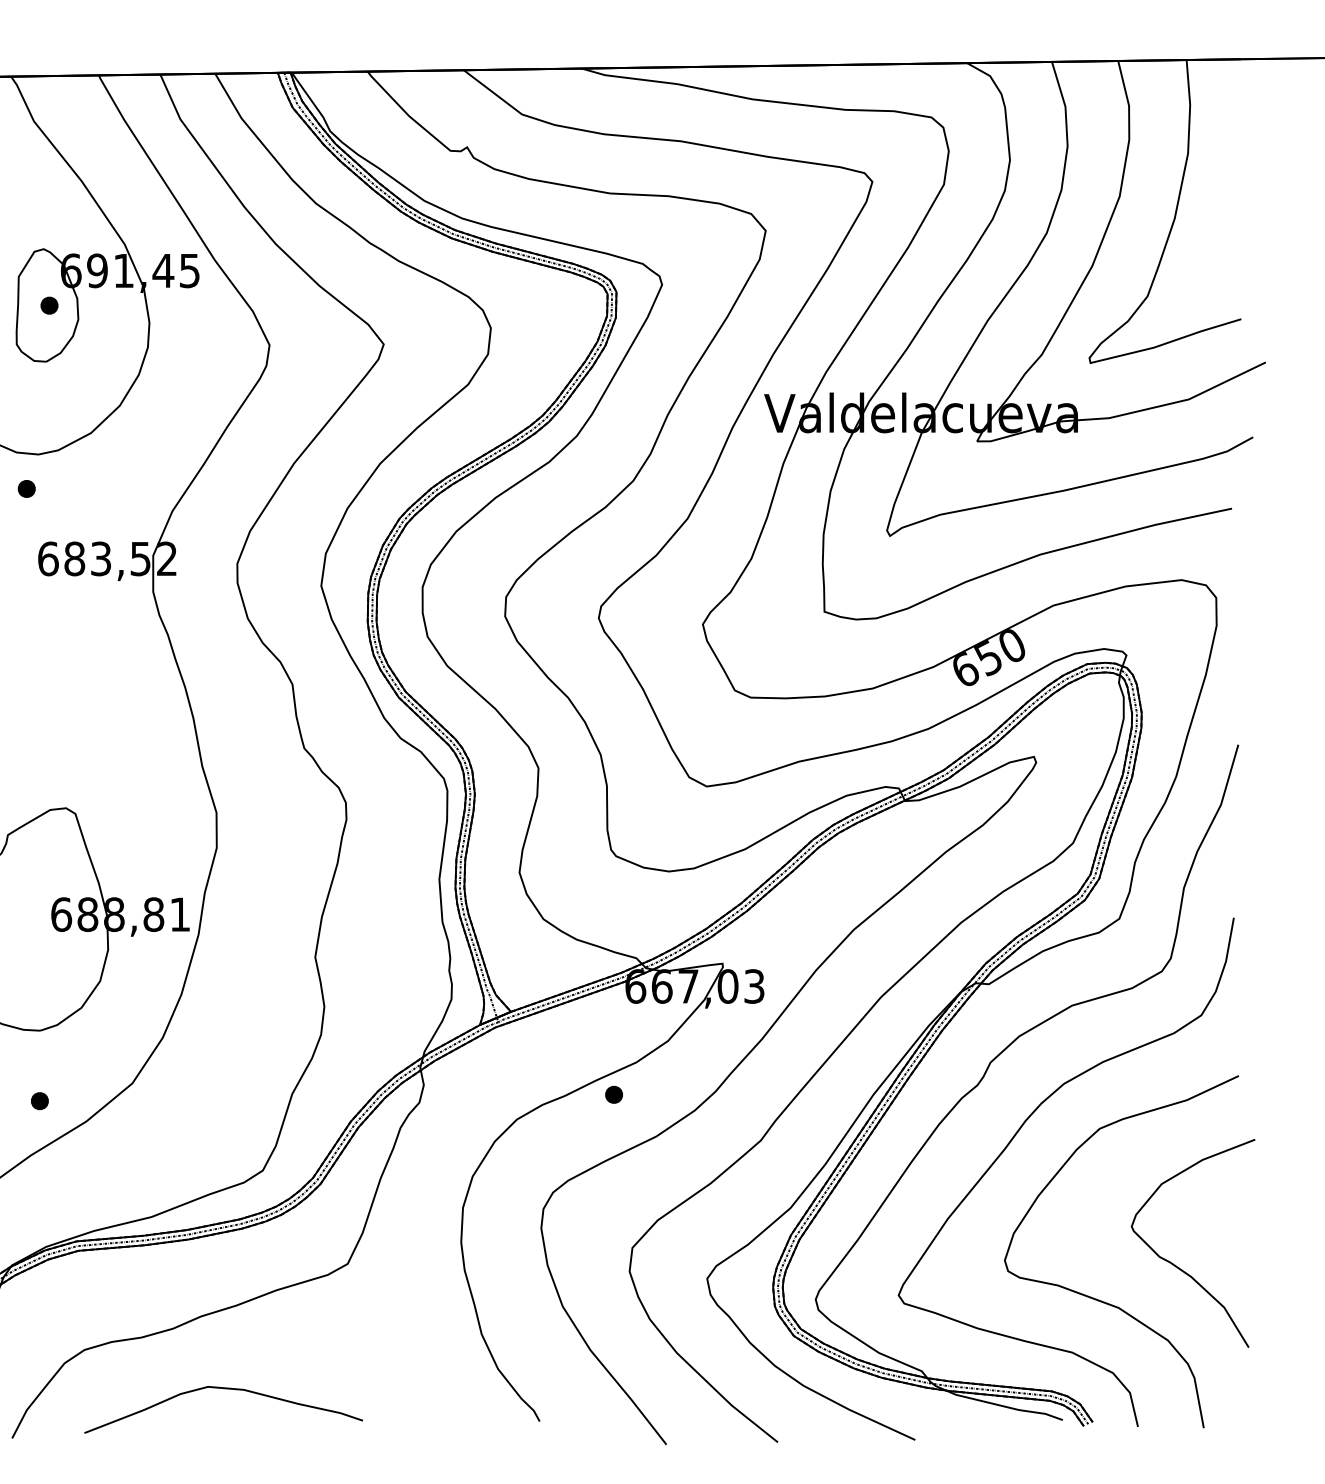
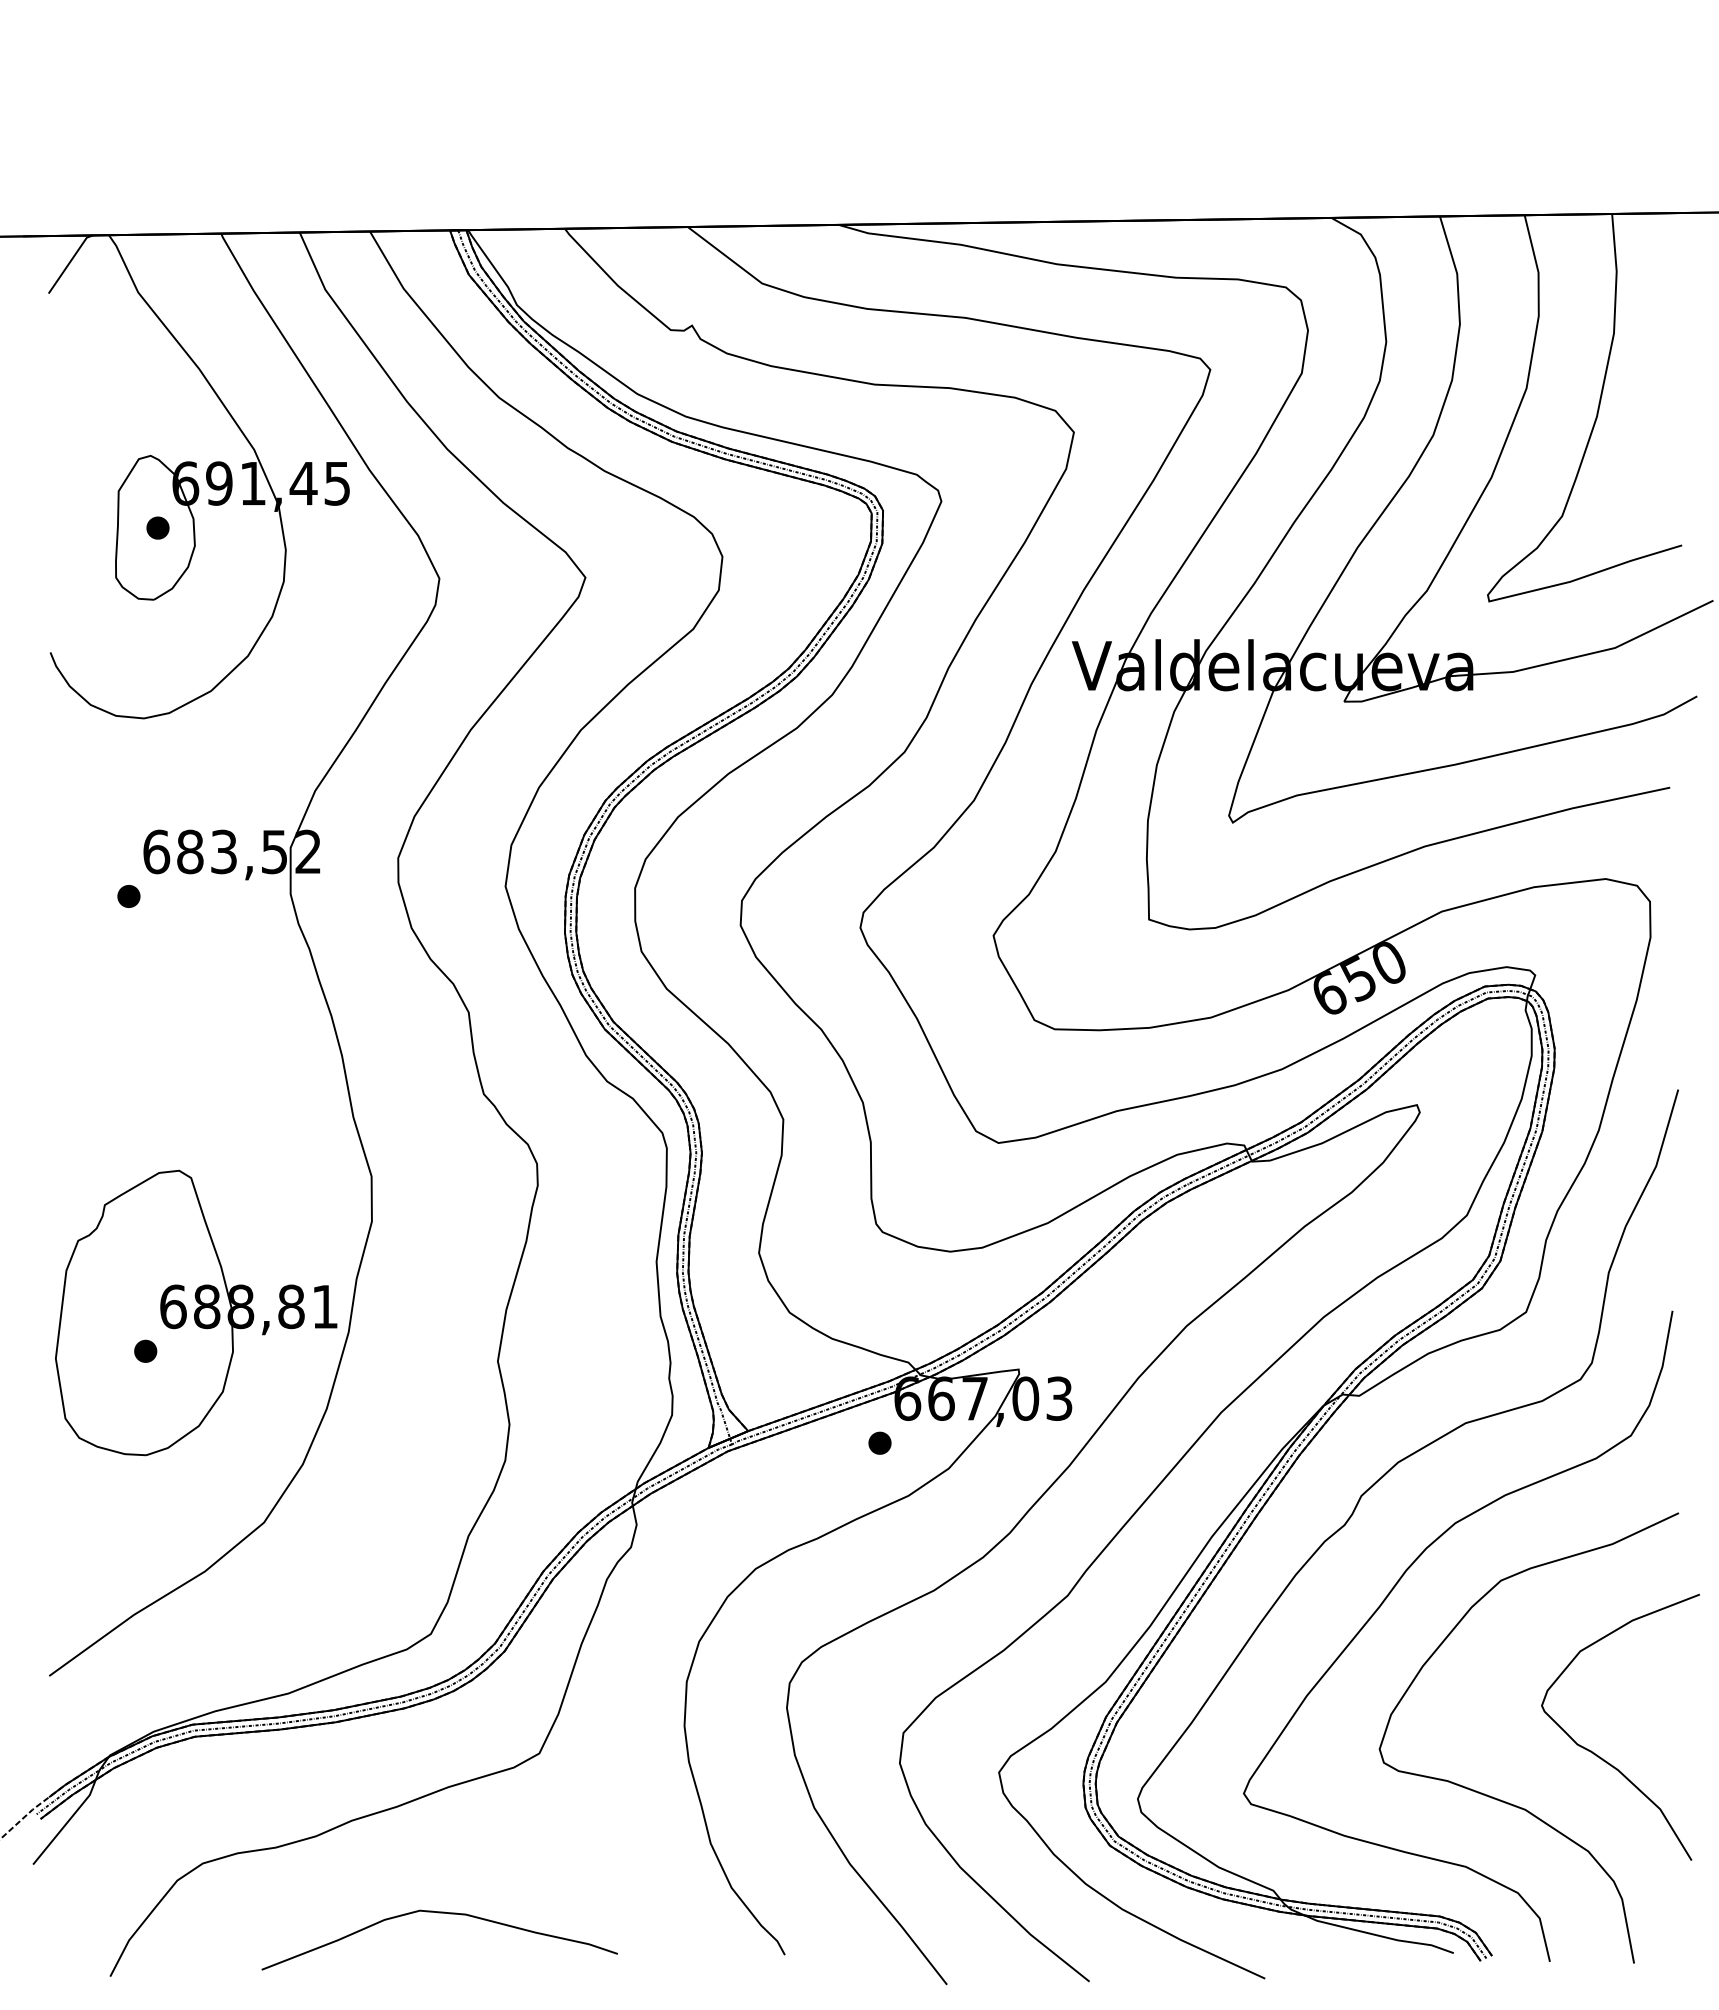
part: (26, 488) -> (128, 896), moved
part: (613, 1094) -> (879, 1442), moved
part: (39, 1100) -> (145, 1350), moved
curve: (223, 1389) -> (439, 1913), moved

